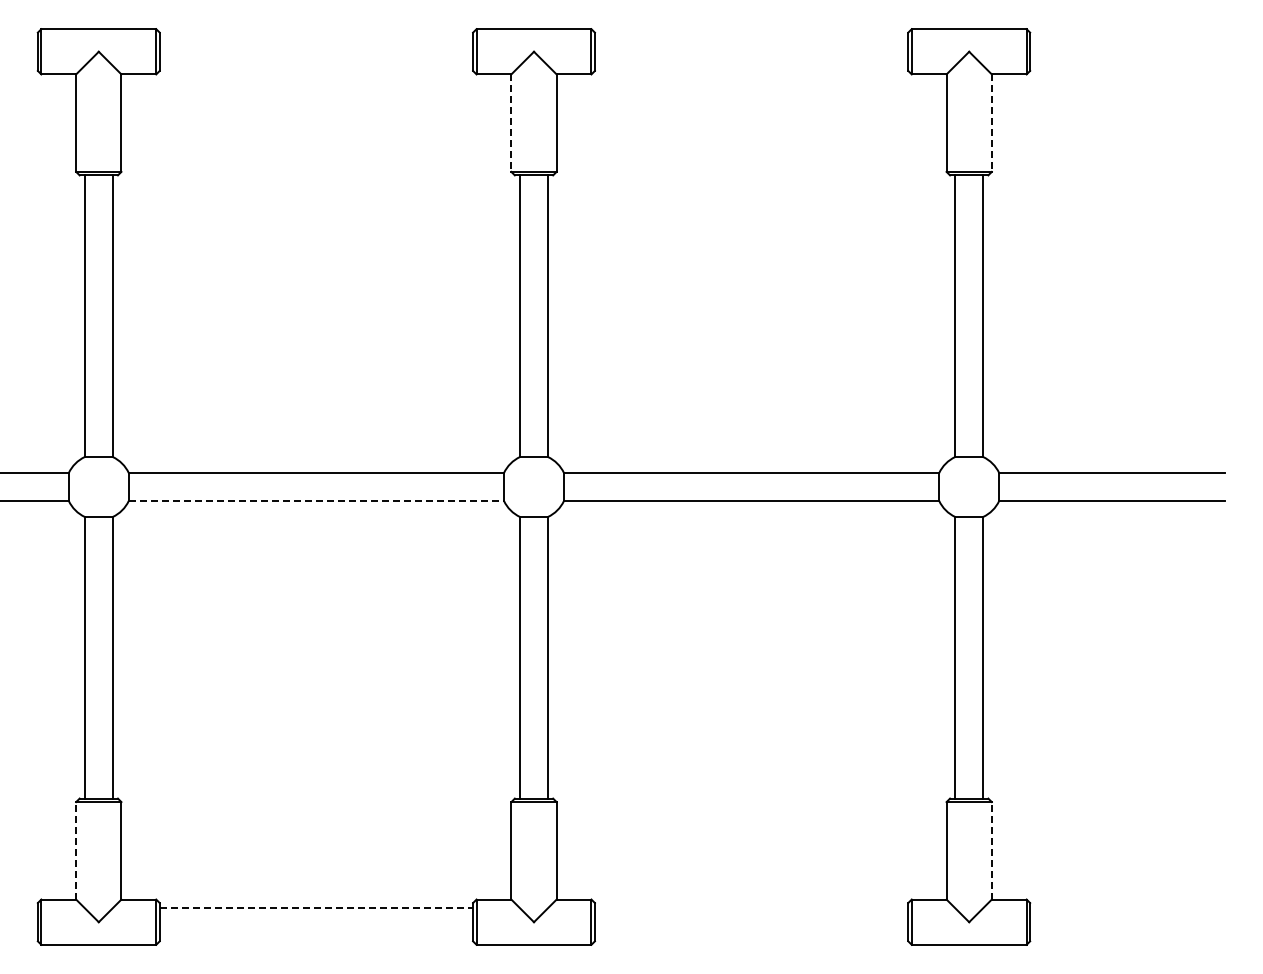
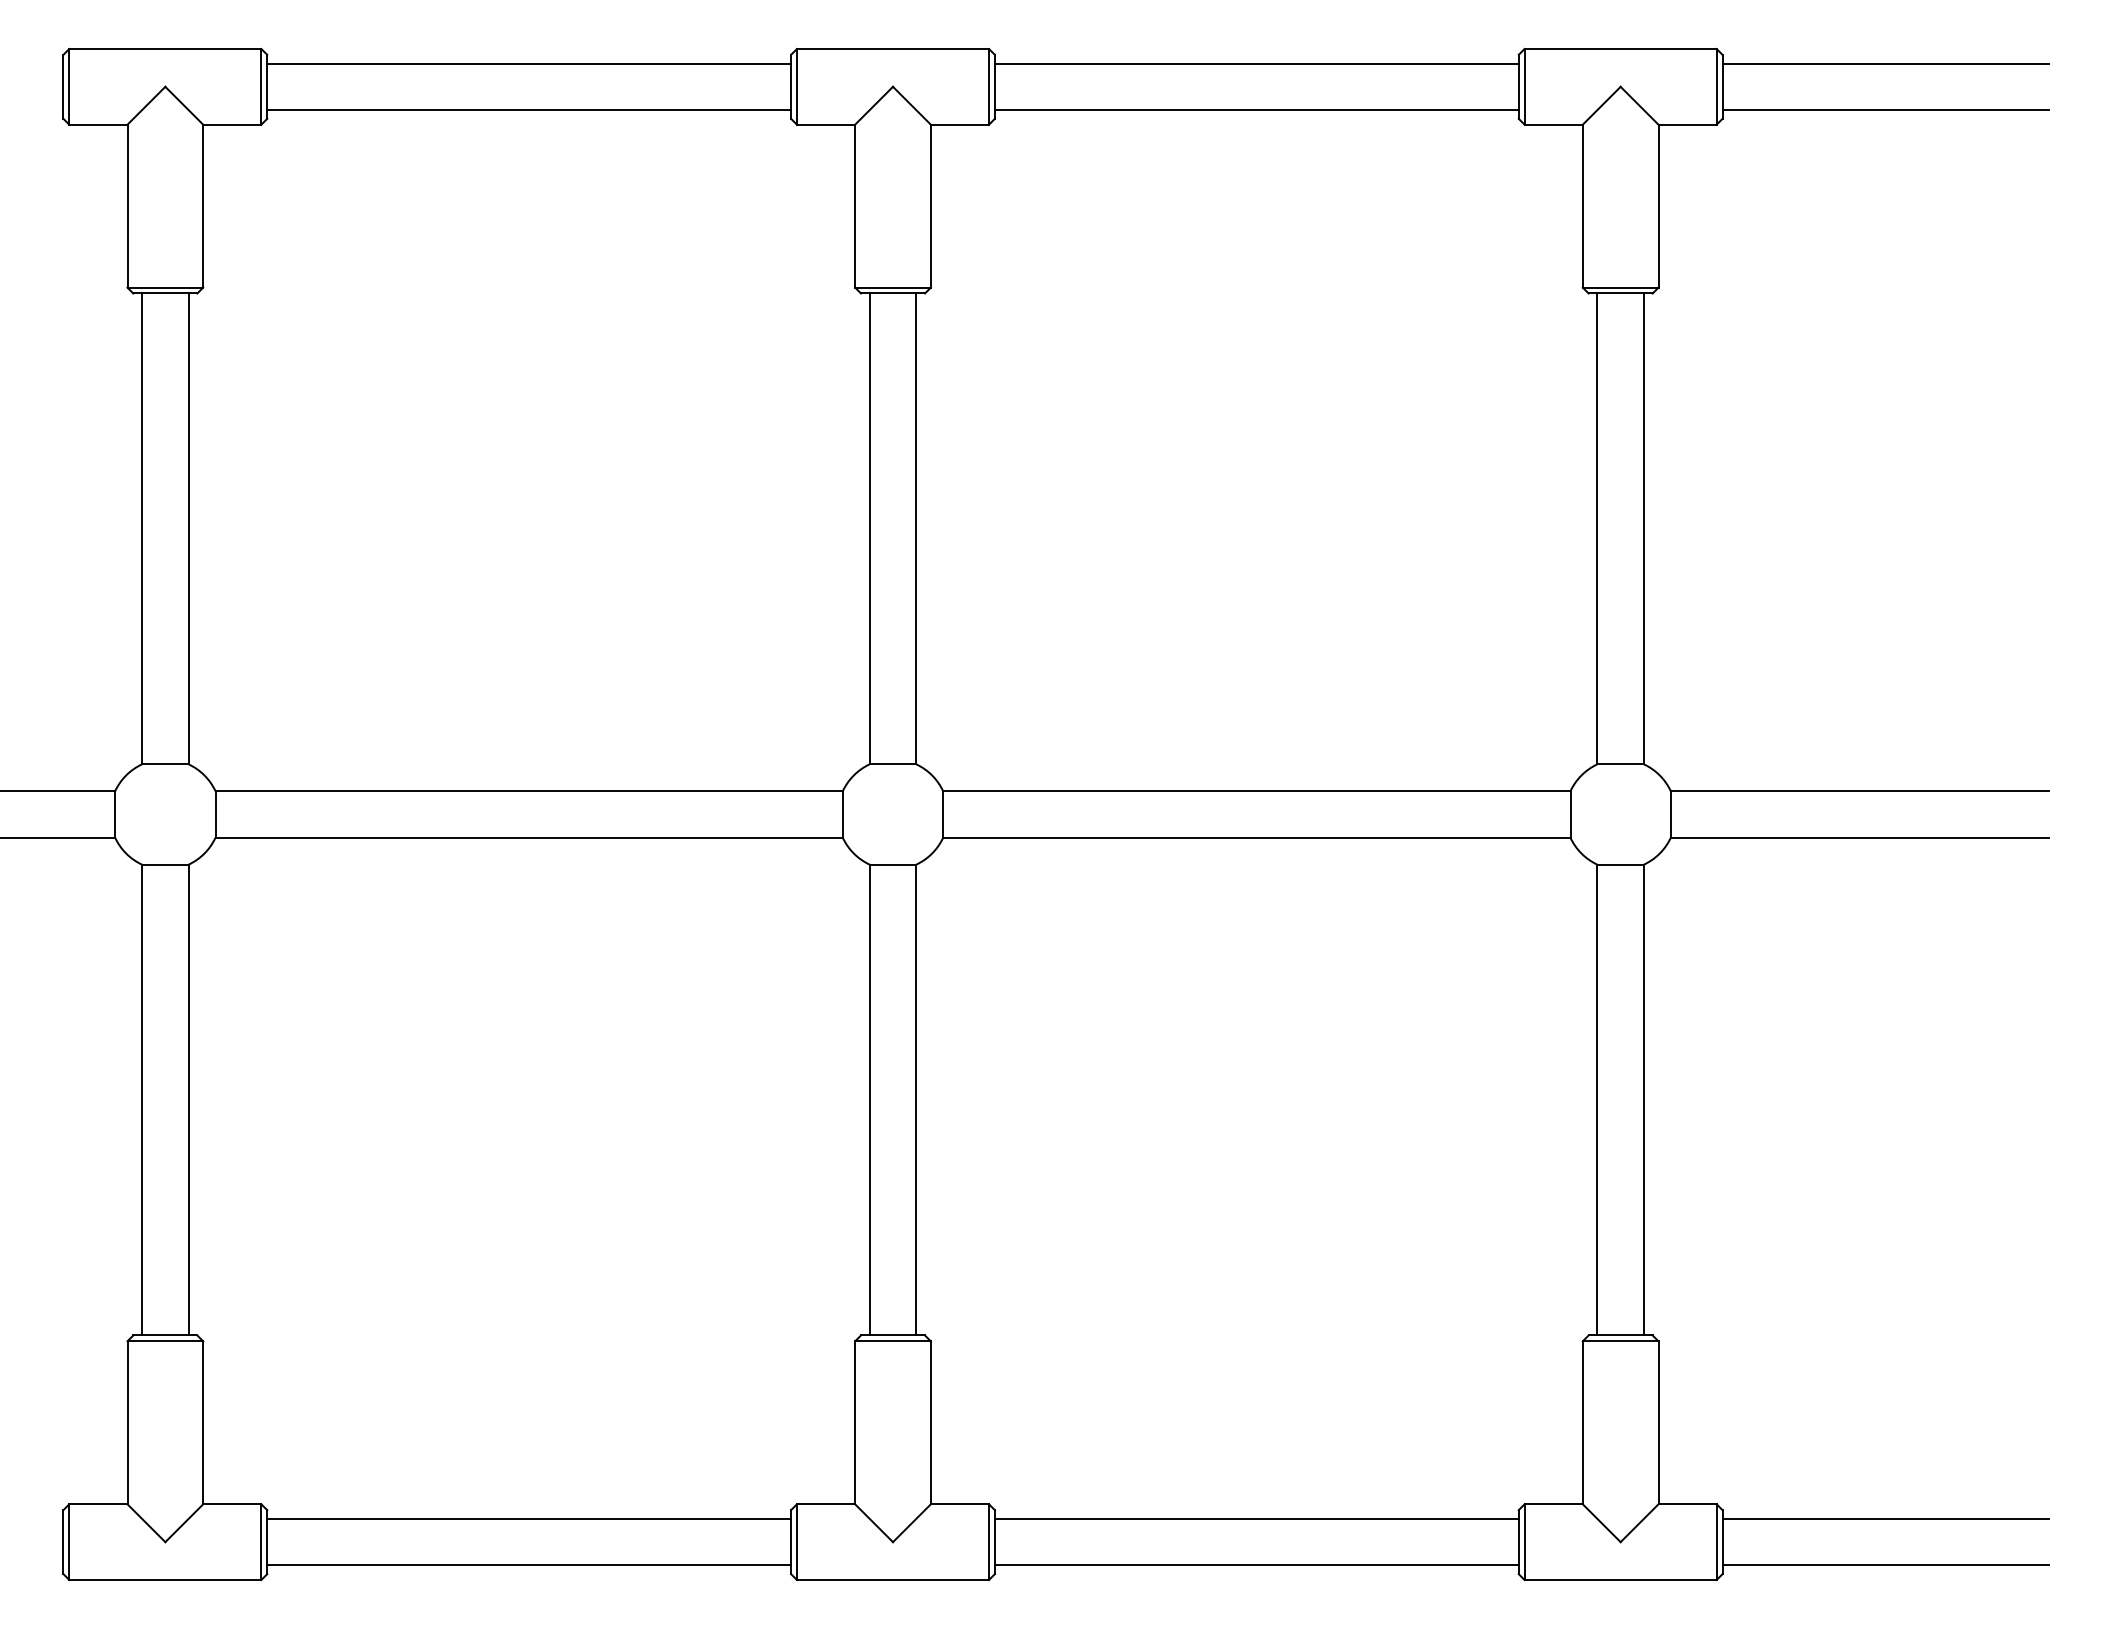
line: (316, 37) -> (529, 62), added
line: (751, 37) -> (1256, 62), added
line: (1127, 37) -> (1885, 62), added
line: (316, 65) -> (529, 109), added
line: (751, 65) -> (1256, 109), added
line: (1127, 65) -> (1885, 109), added
line: (511, 123) -> (855, 206), dashed -> solid
line: (991, 123) -> (1657, 206), dashed -> solid
line: (316, 500) -> (529, 837), dashed -> solid
line: (76, 850) -> (128, 1422), dashed -> solid
line: (991, 850) -> (1657, 1422), dashed -> solid
line: (316, 908) -> (529, 1519), dashed -> solid
line: (751, 908) -> (1256, 1519), added
line: (1127, 908) -> (1885, 1519), added
line: (316, 936) -> (529, 1566), added
line: (751, 936) -> (1256, 1566), added
line: (1127, 936) -> (1885, 1566), added

